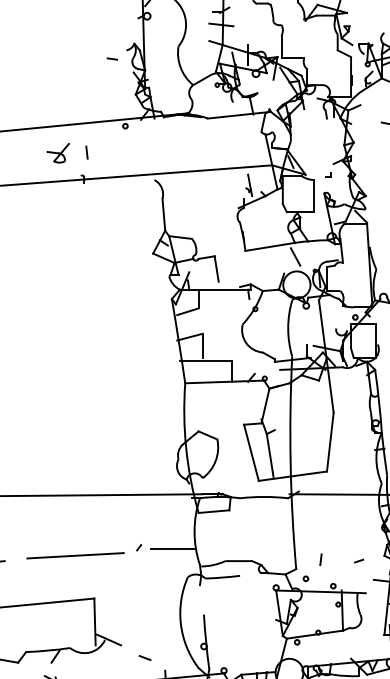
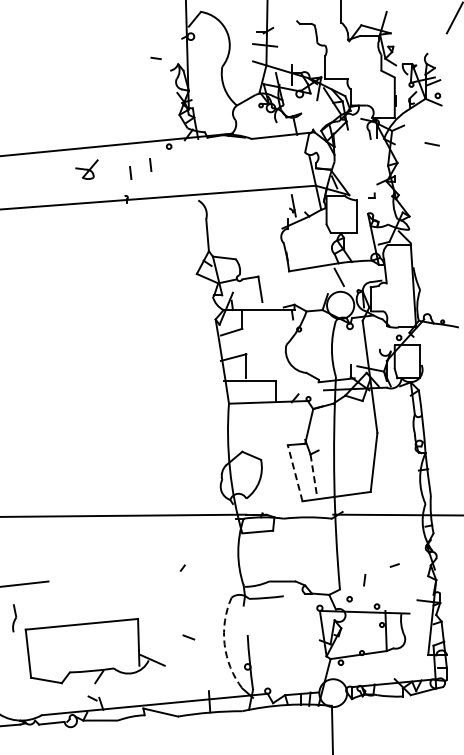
line: (111, 58) -> (155, 57), moved
line: (106, 144) -> (150, 164), added
part: (57, 153) -> (86, 169), moved
line: (251, 452) -> (295, 472), solid -> dashed
line: (269, 455) -> (313, 475), solid -> dashed
line: (172, 549) -> (216, 569), removed
line: (75, 555) -> (119, 575), removed
line: (358, 561) -> (394, 565), moved
arc: (180, 624) -> (224, 644), solid -> dashed
line: (144, 658) -> (188, 637), moved

